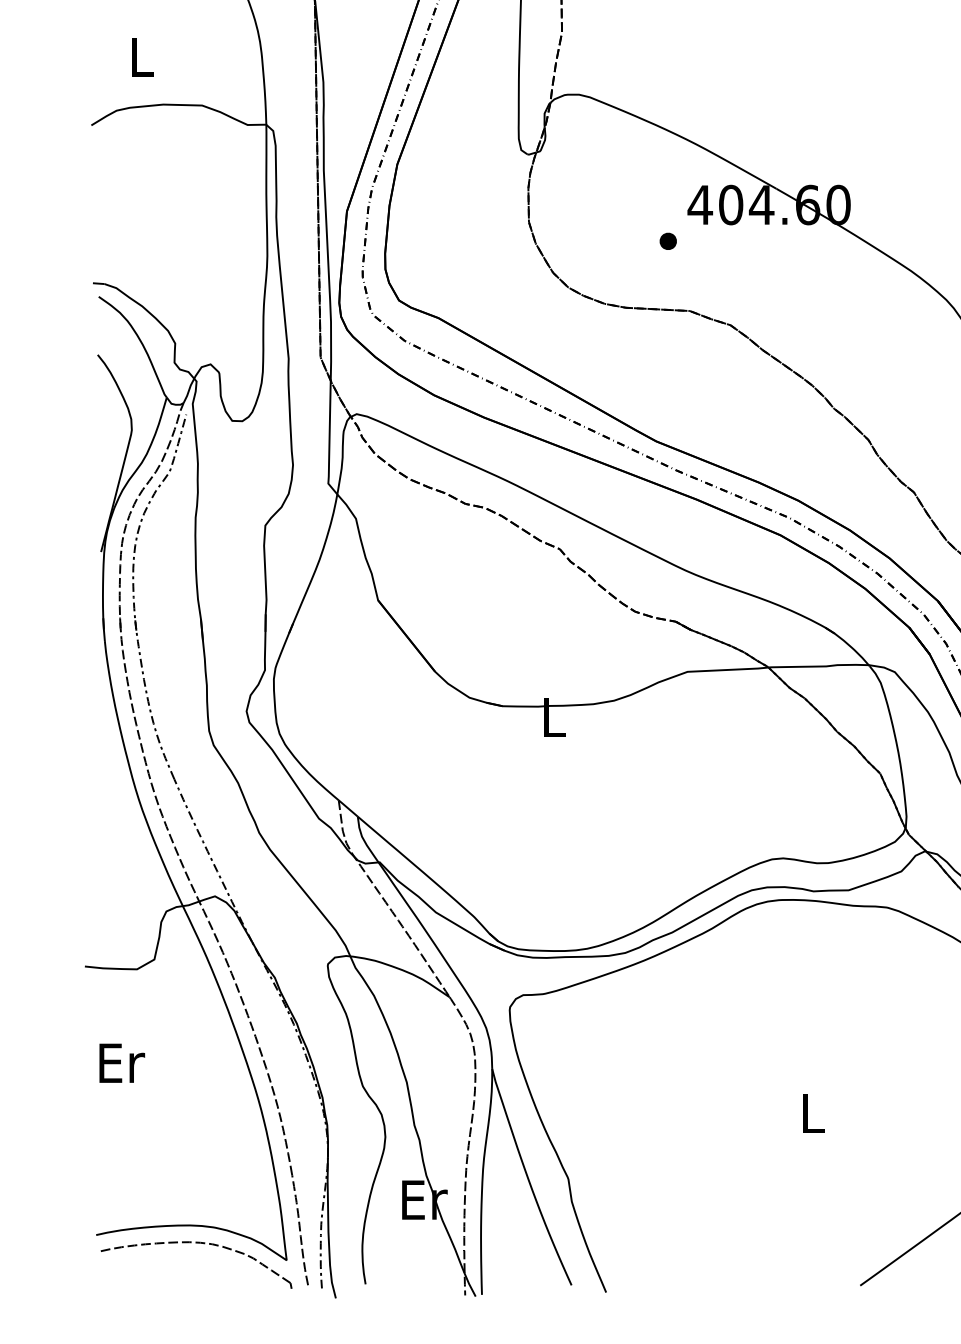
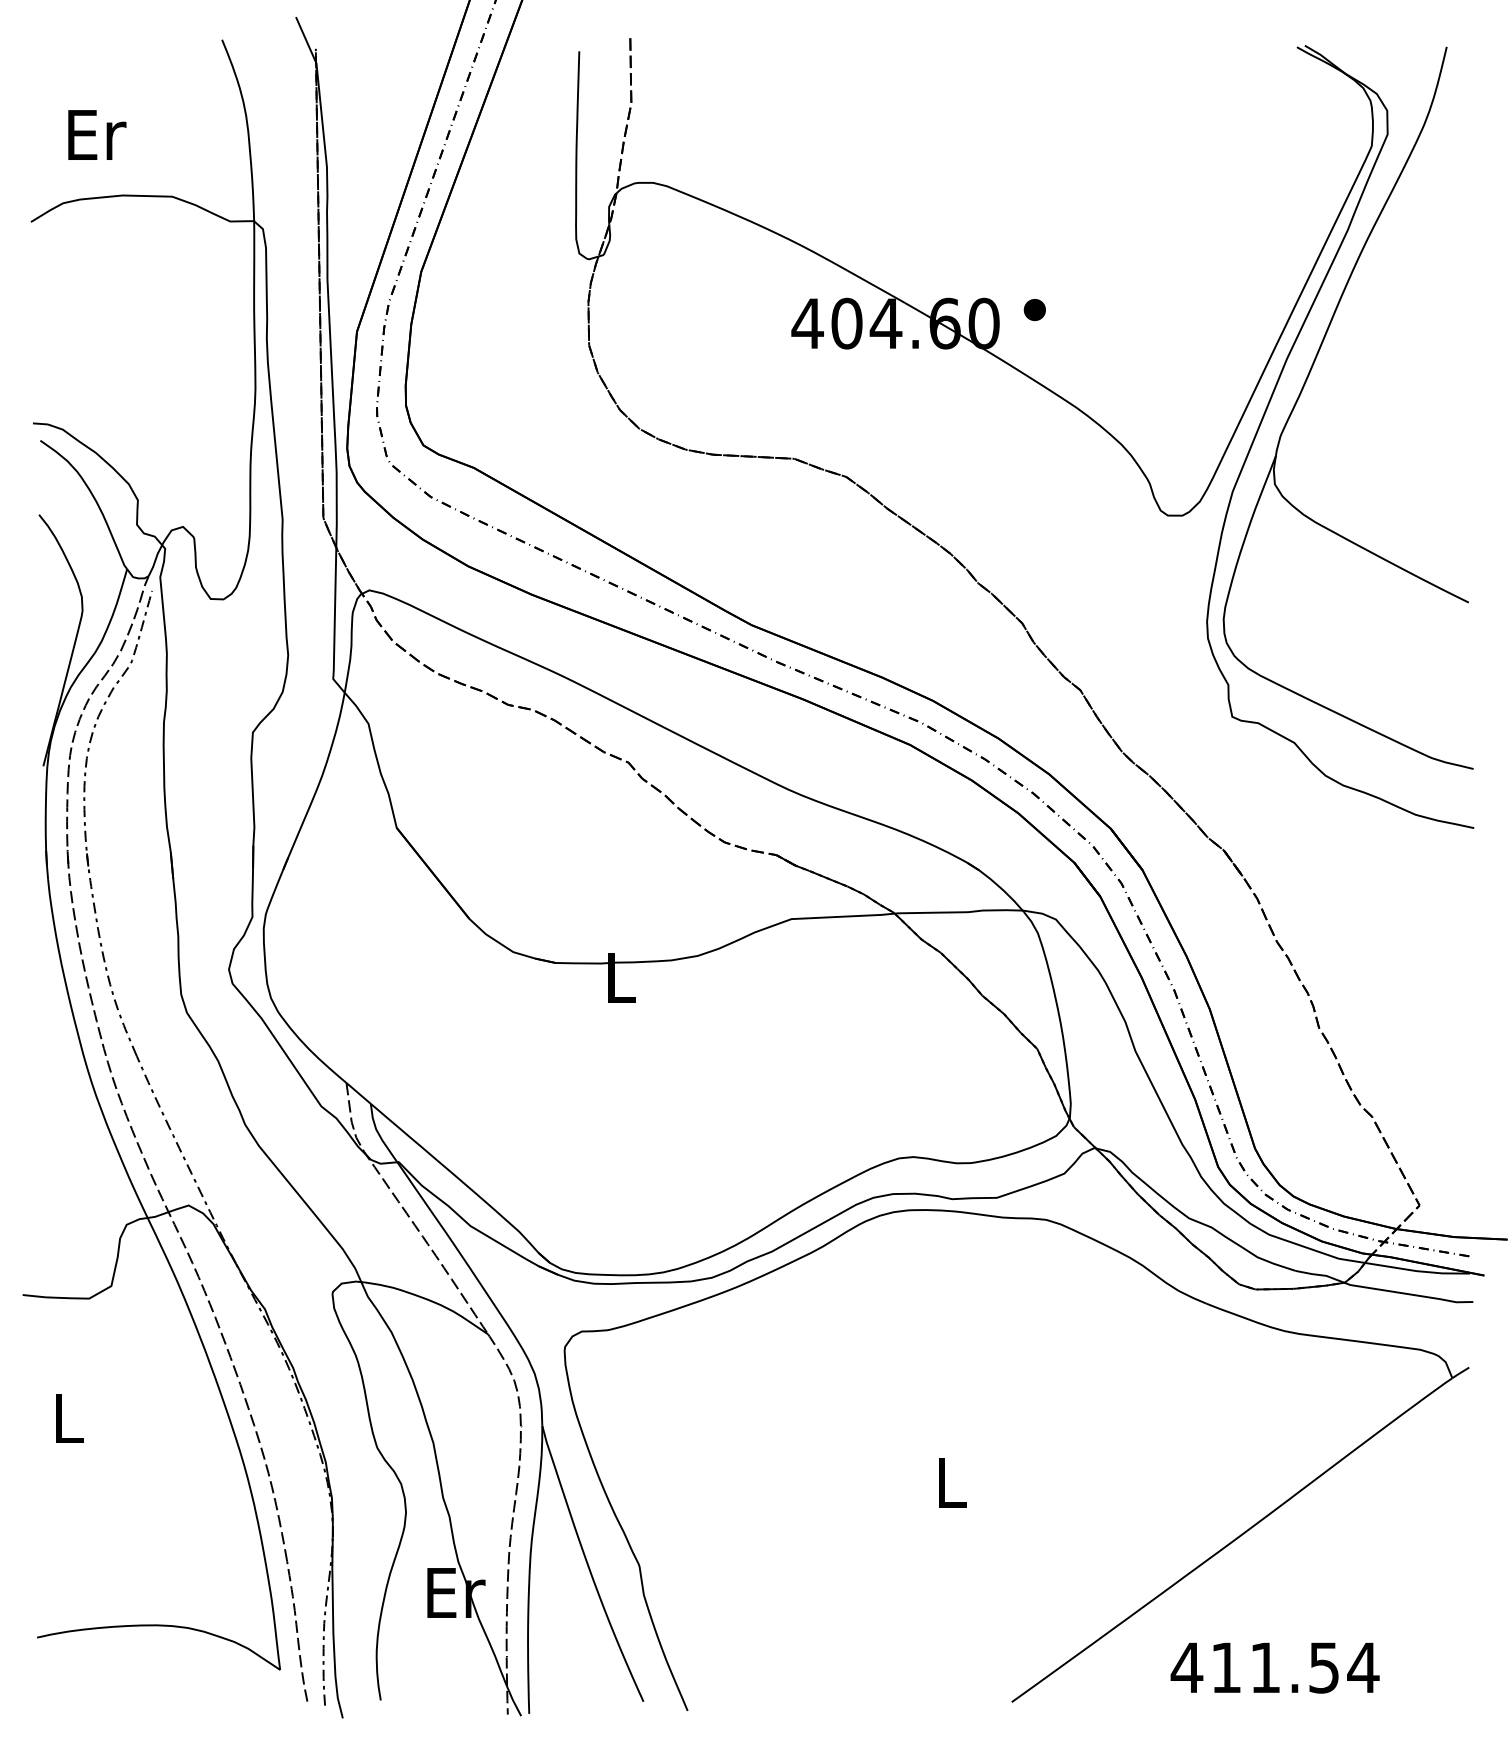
text: (143, 56) -> (97, 134), L -> Er
part: (667, 241) -> (1034, 309), moved
text: (122, 1063) -> (70, 1418), Er -> L
part: (196, 1243) -> (165, 1648), removed

